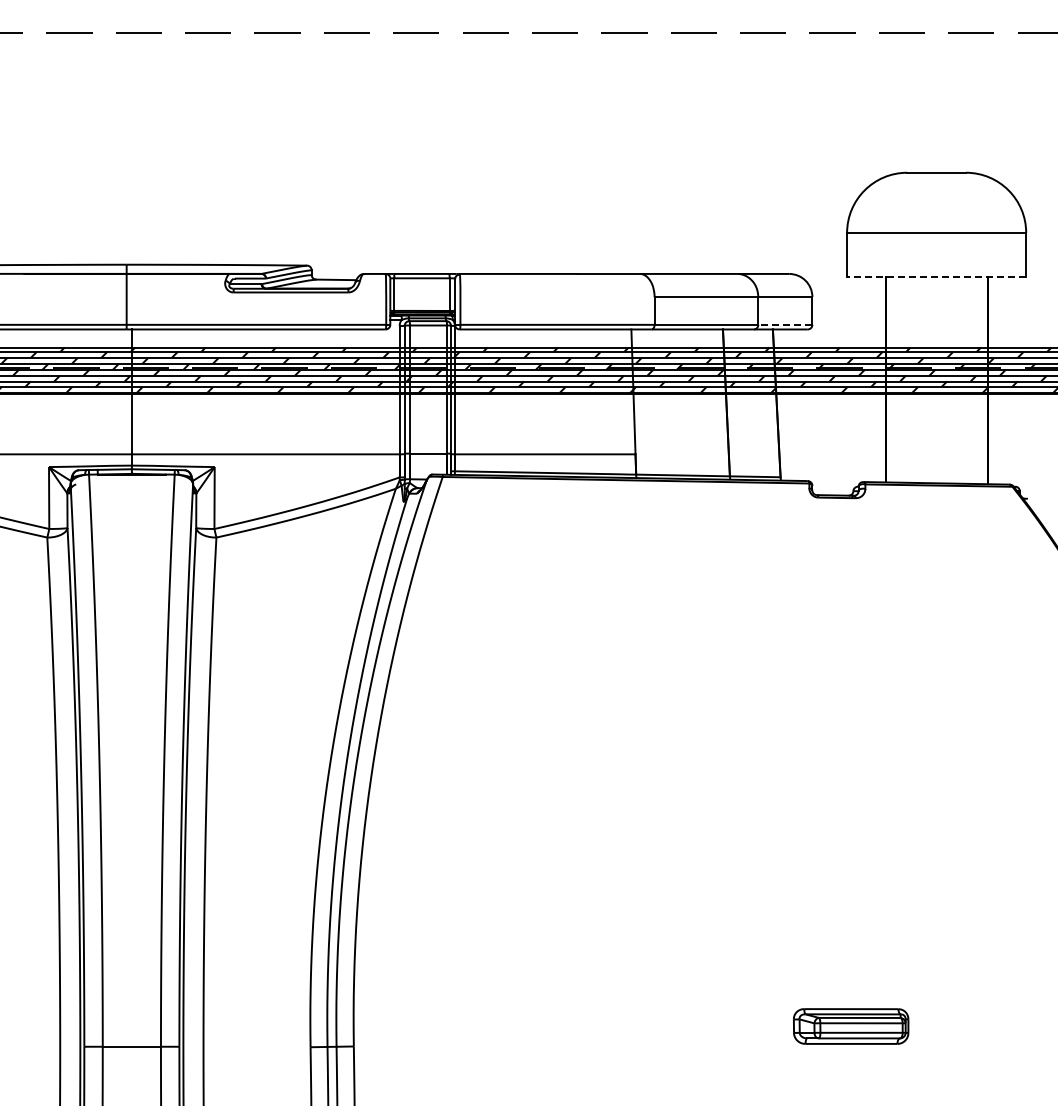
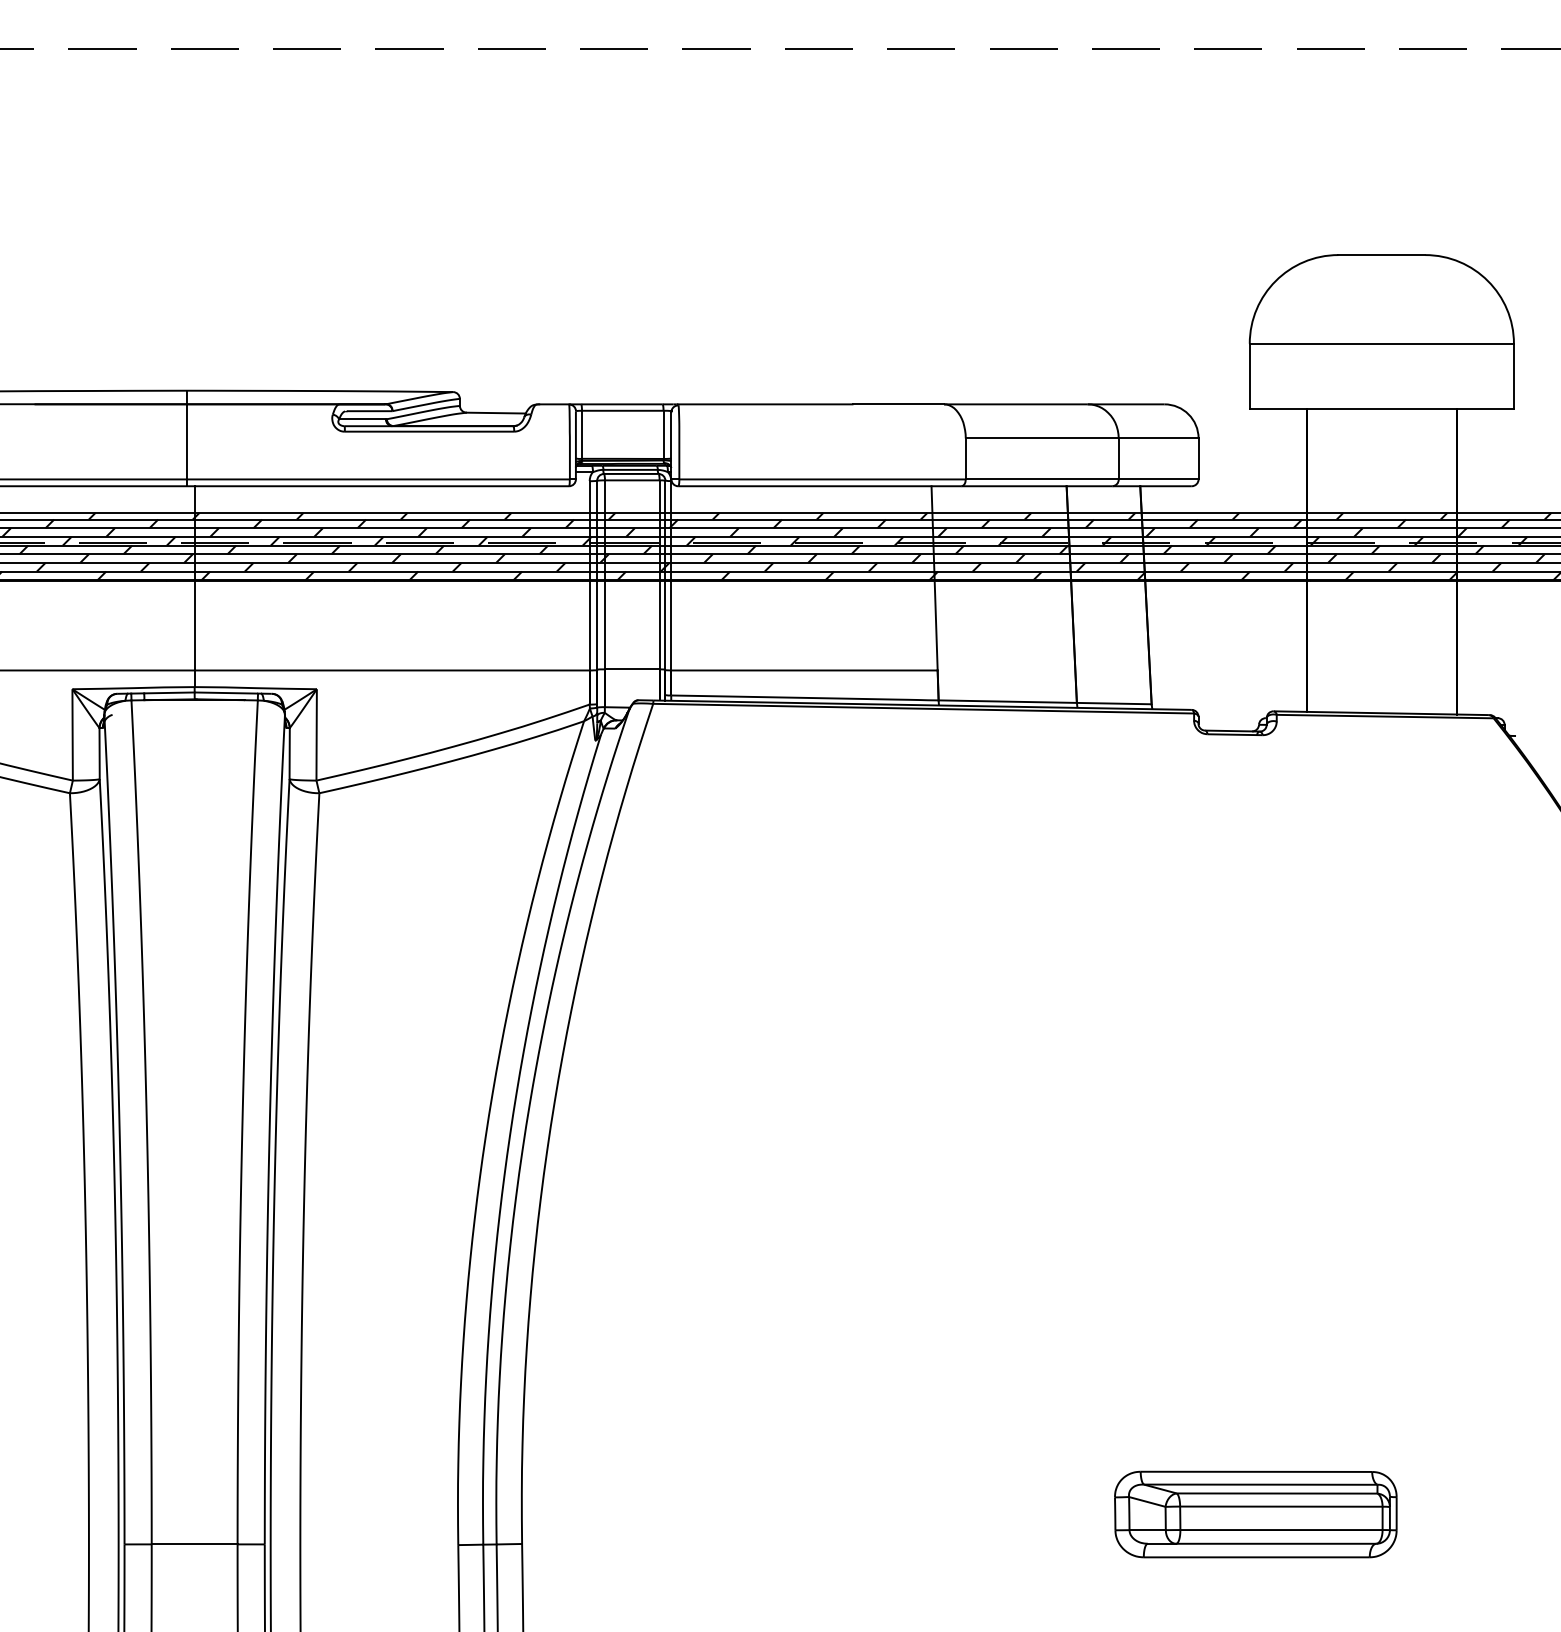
line: (936, 277) -> (1381, 409), dashed -> solid
line: (784, 324) -> (1157, 478), dashed -> solid
part: (850, 1026) -> (1254, 1514), size x1.67

